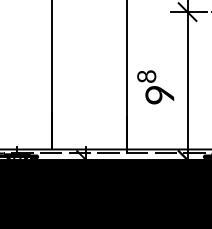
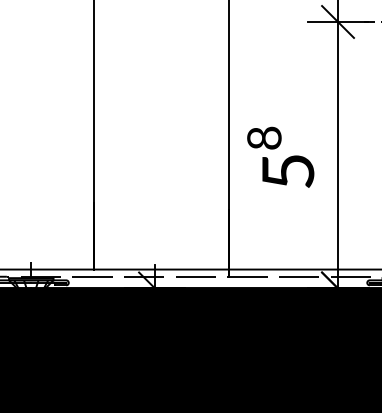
text: (159, 95) -> (287, 172), 9 -> 5

